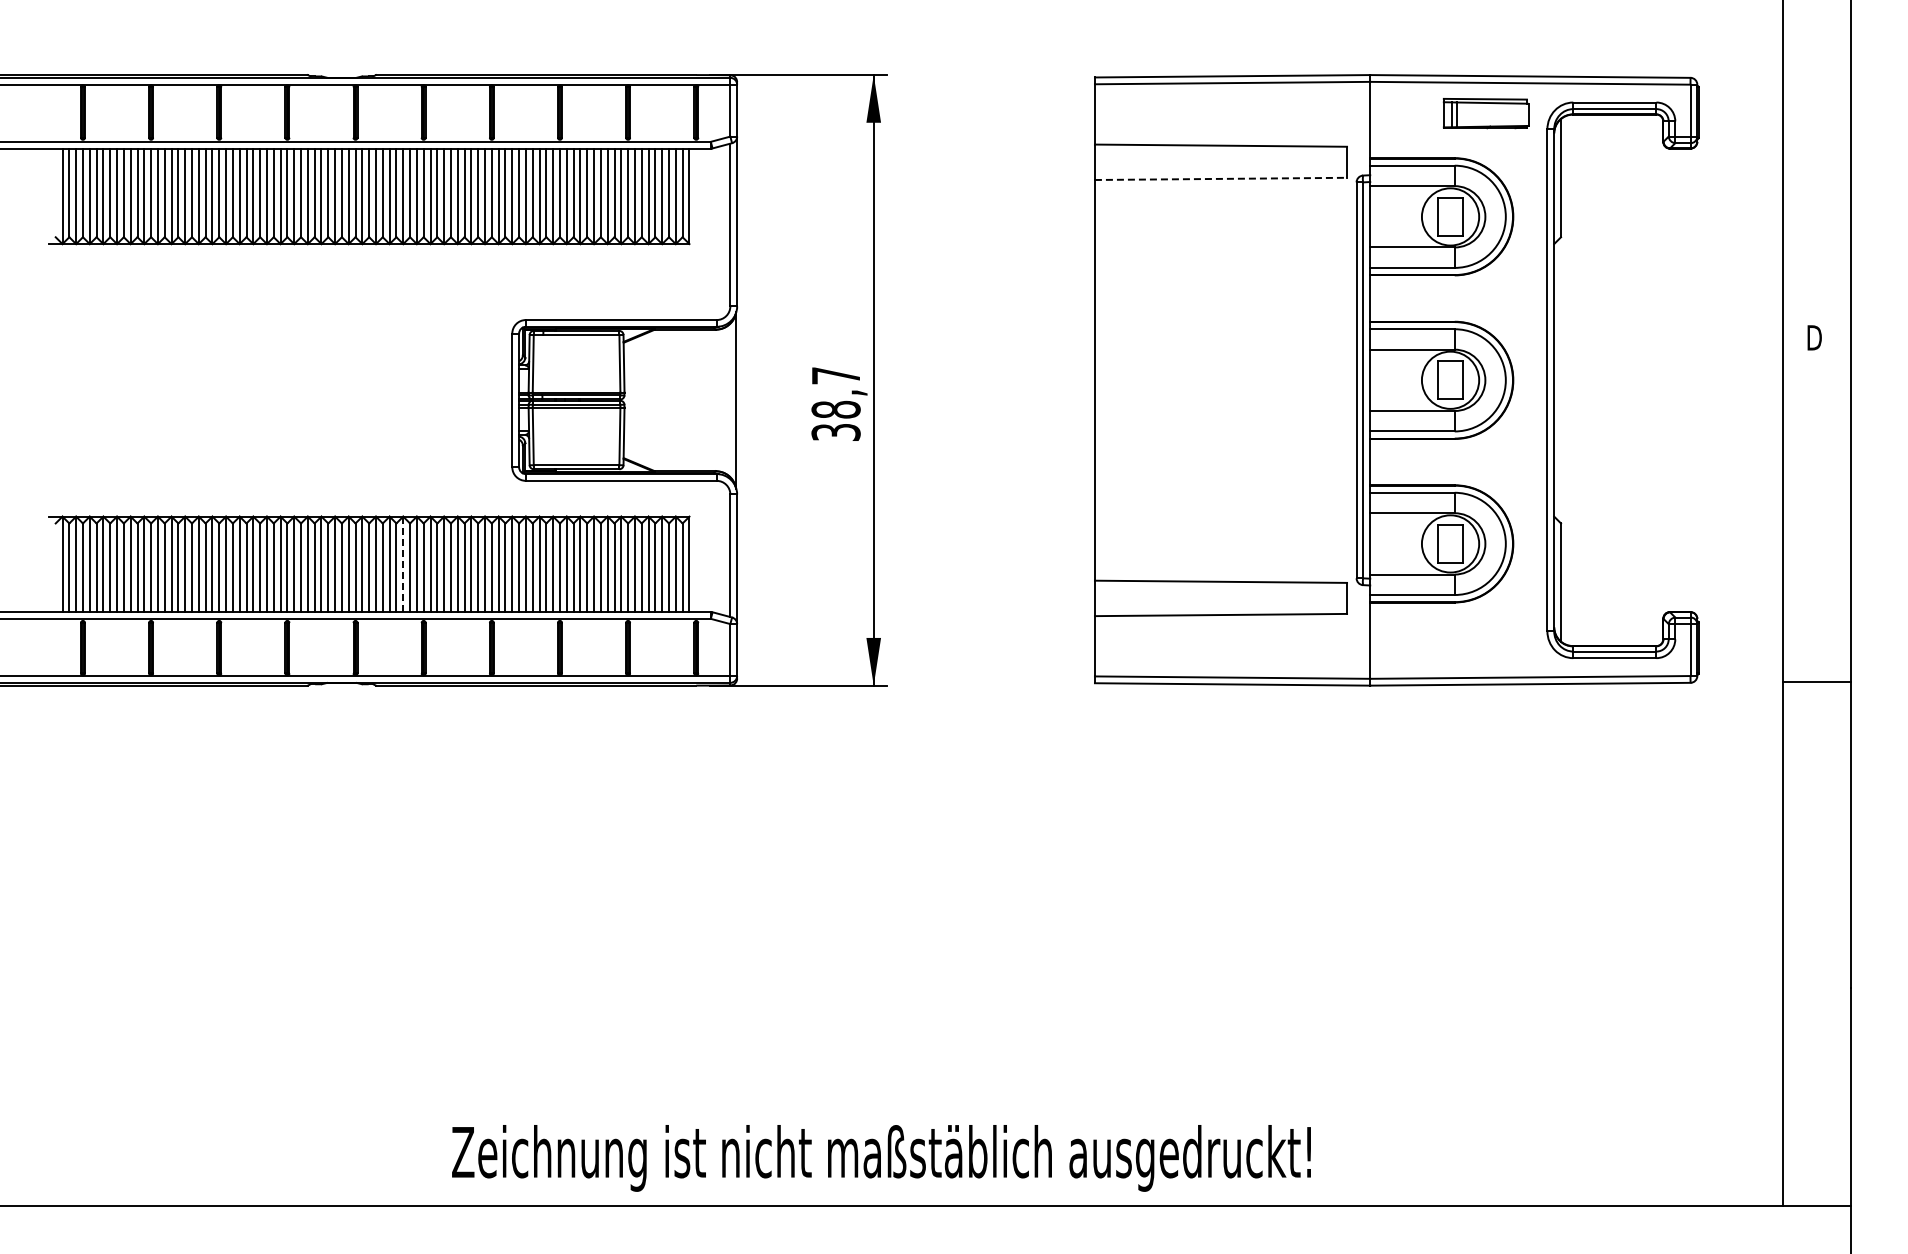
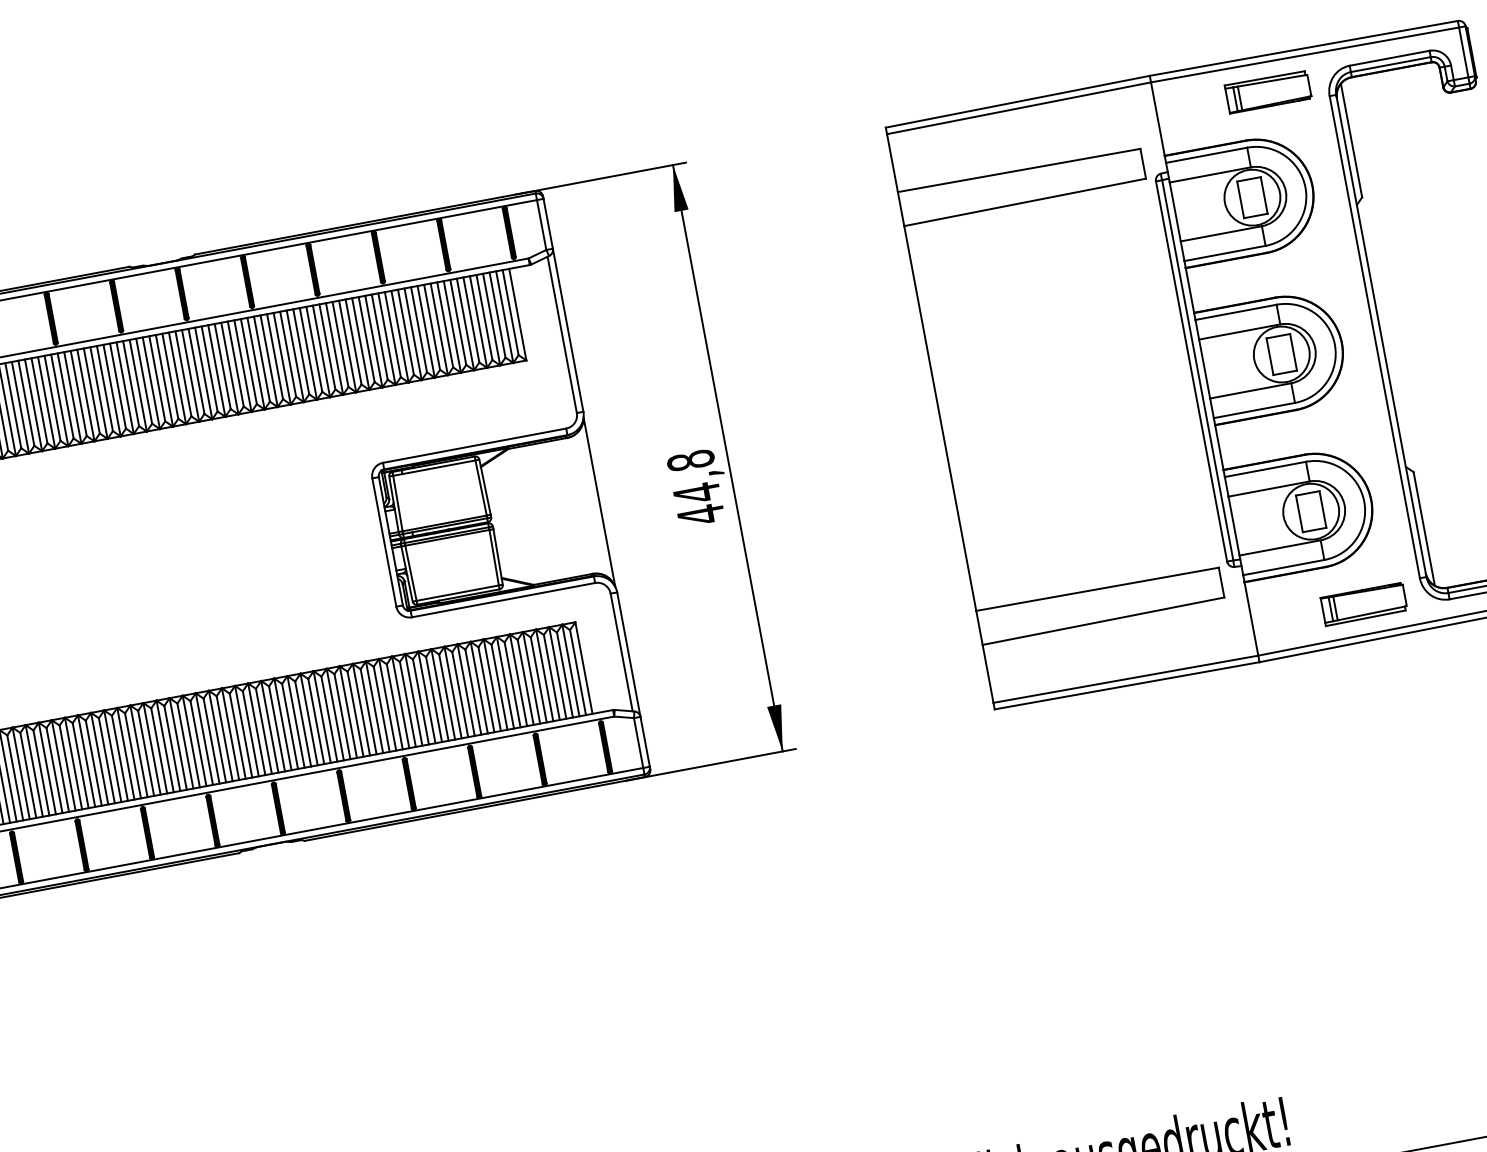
line: (1221, 178) -> (1025, 201), dashed -> solid
text: (835, 404) -> (695, 488), 38,7 -> 44,8
line: (403, 564) -> (309, 719), dashed -> solid
part: (1485, 646) -> (1363, 603), added

